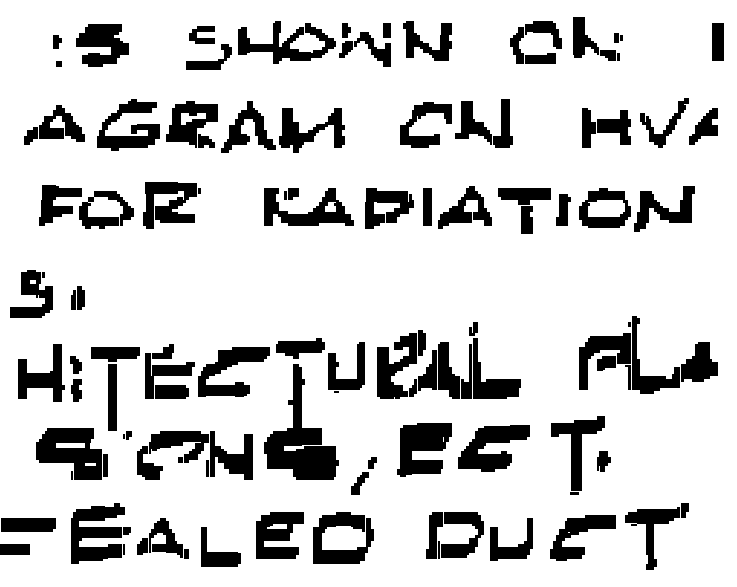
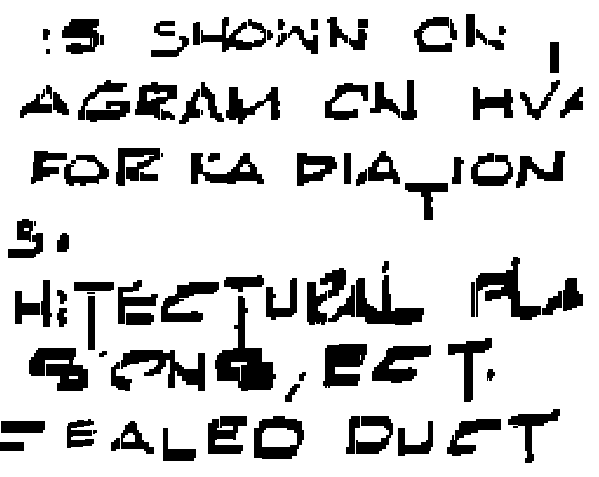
line: (717, 41) -> (554, 57), moved
part: (308, 206) -> (227, 167), moved
part: (524, 210) -> (426, 201), moved
part: (603, 461) -> (490, 375), size x0.7
part: (100, 533) -> (81, 433), size x0.6

